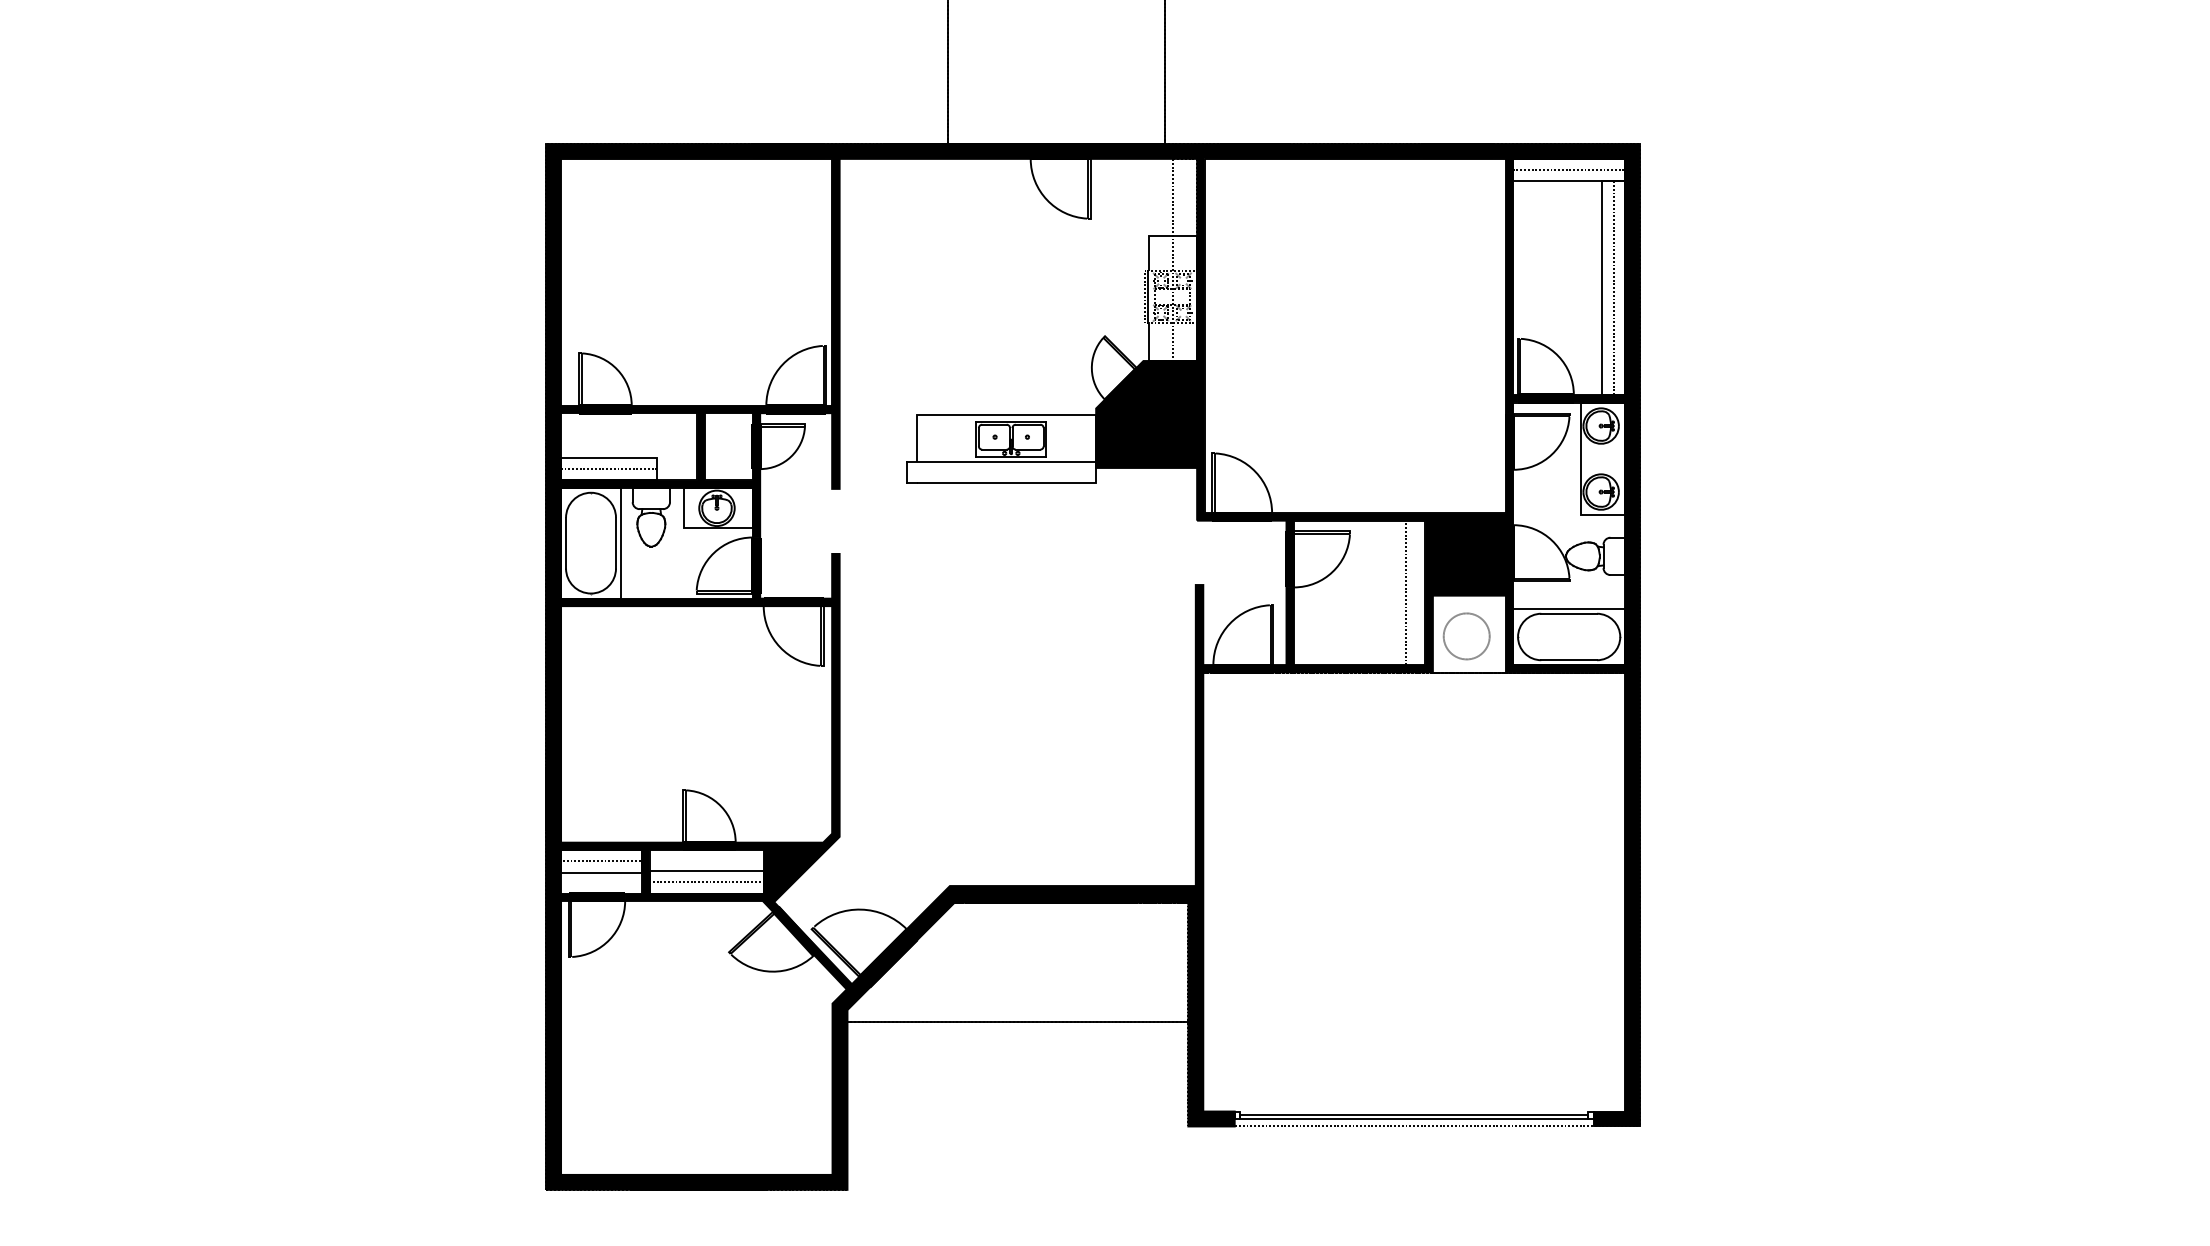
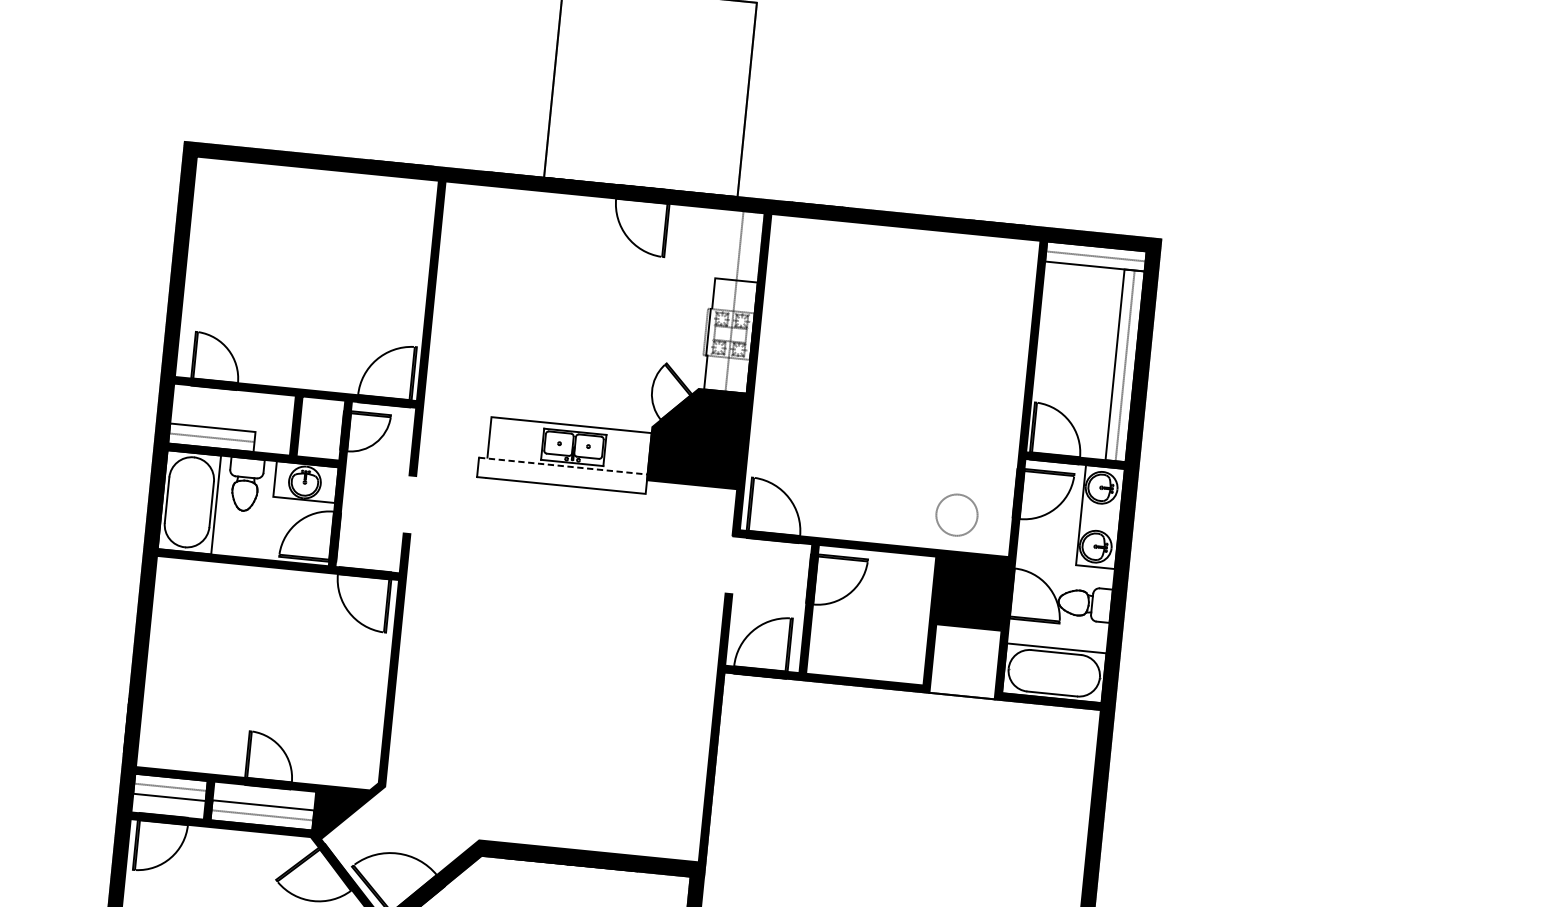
line: (1002, 461) -> (564, 466), solid -> dashed
line: (1405, 592) -> (912, 618), removed
circle: (1466, 636) -> (956, 515), moved

